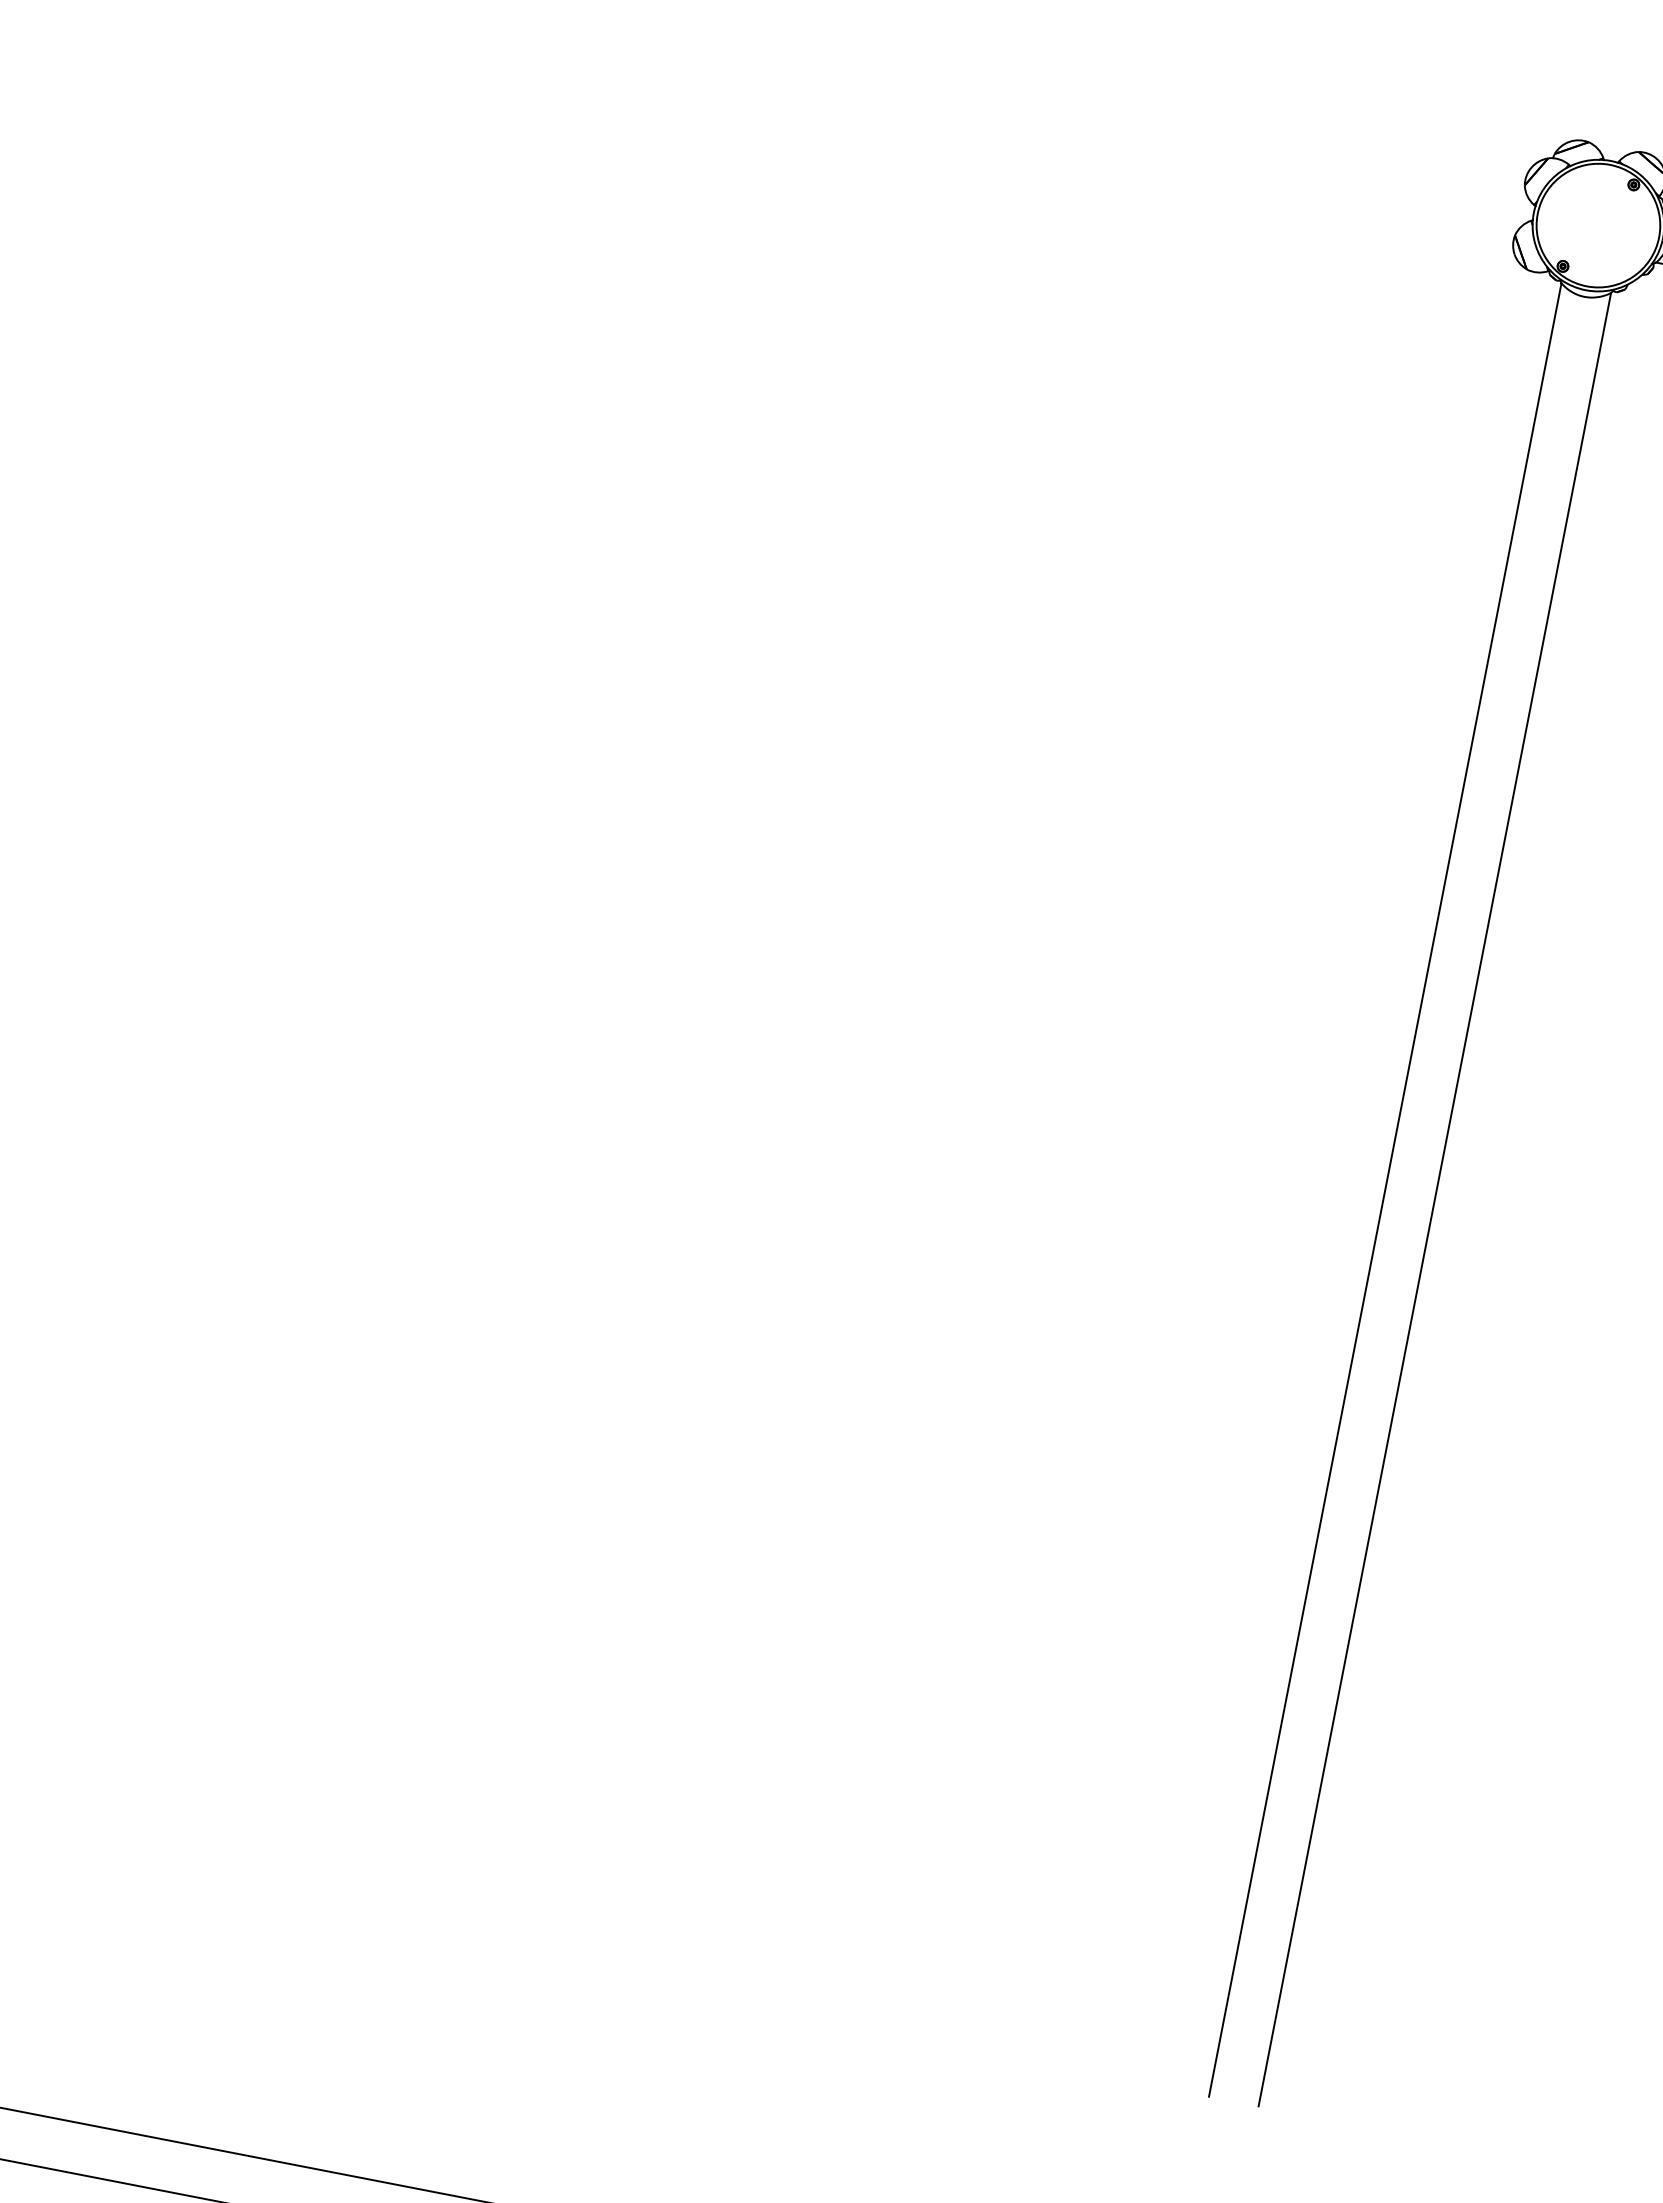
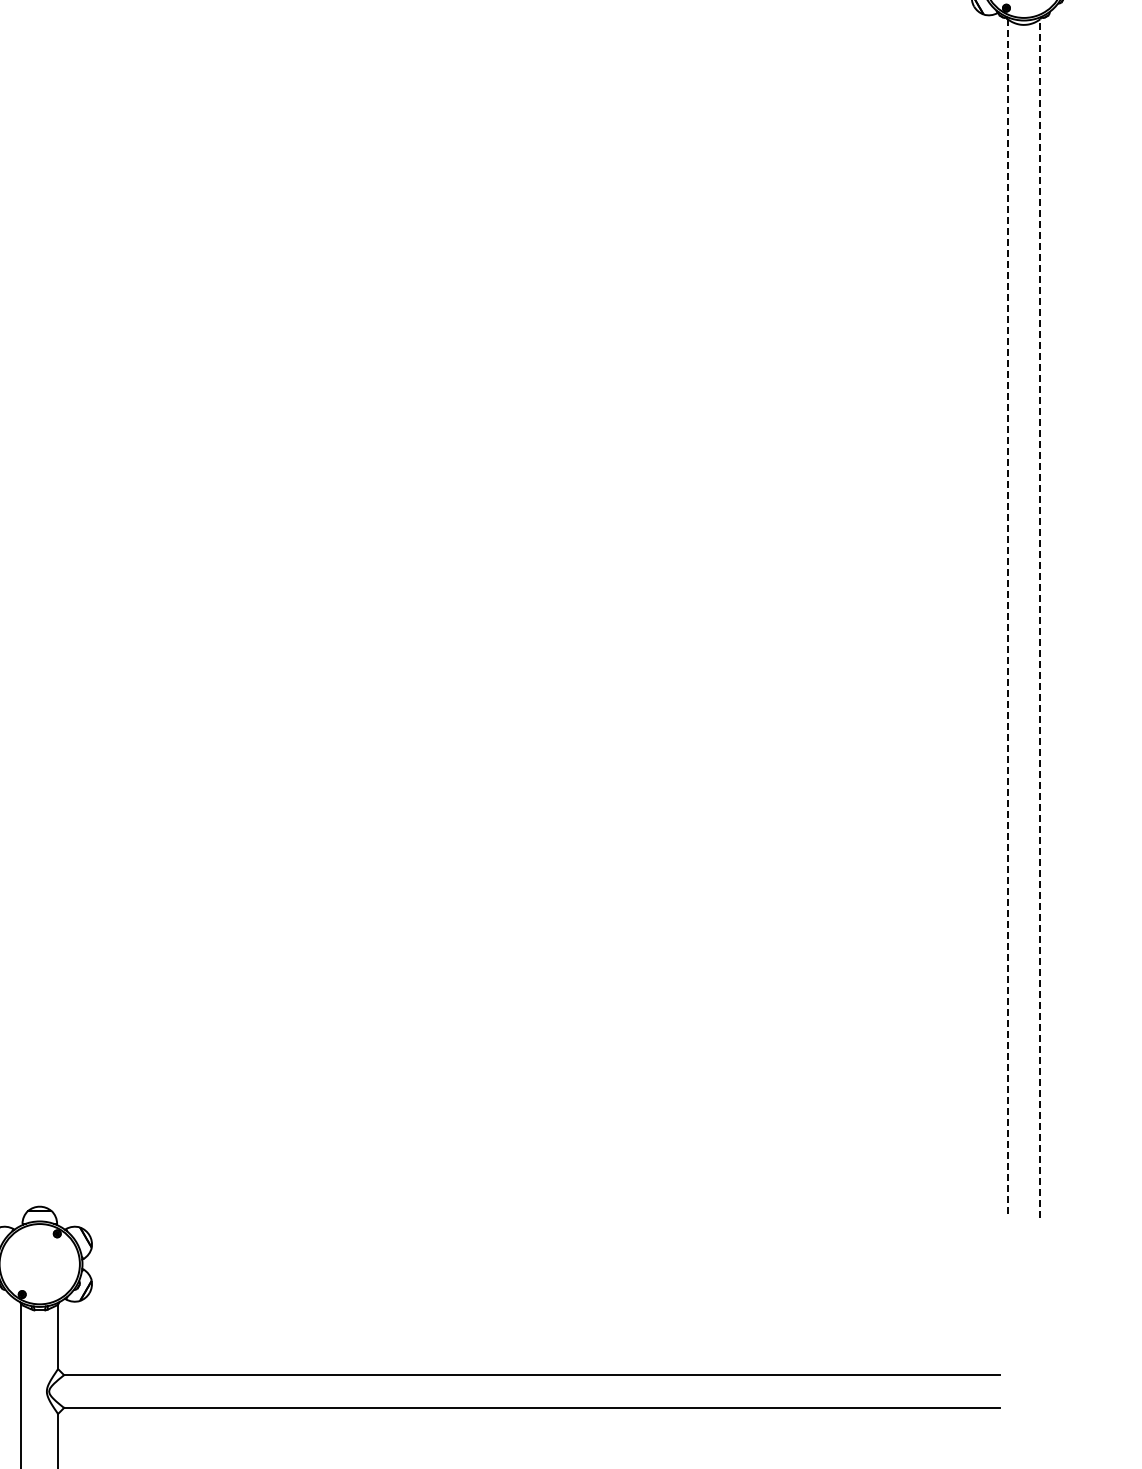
line: (1385, 1189) -> (1007, 618), solid -> dashed
line: (1435, 1199) -> (1040, 618), solid -> dashed

